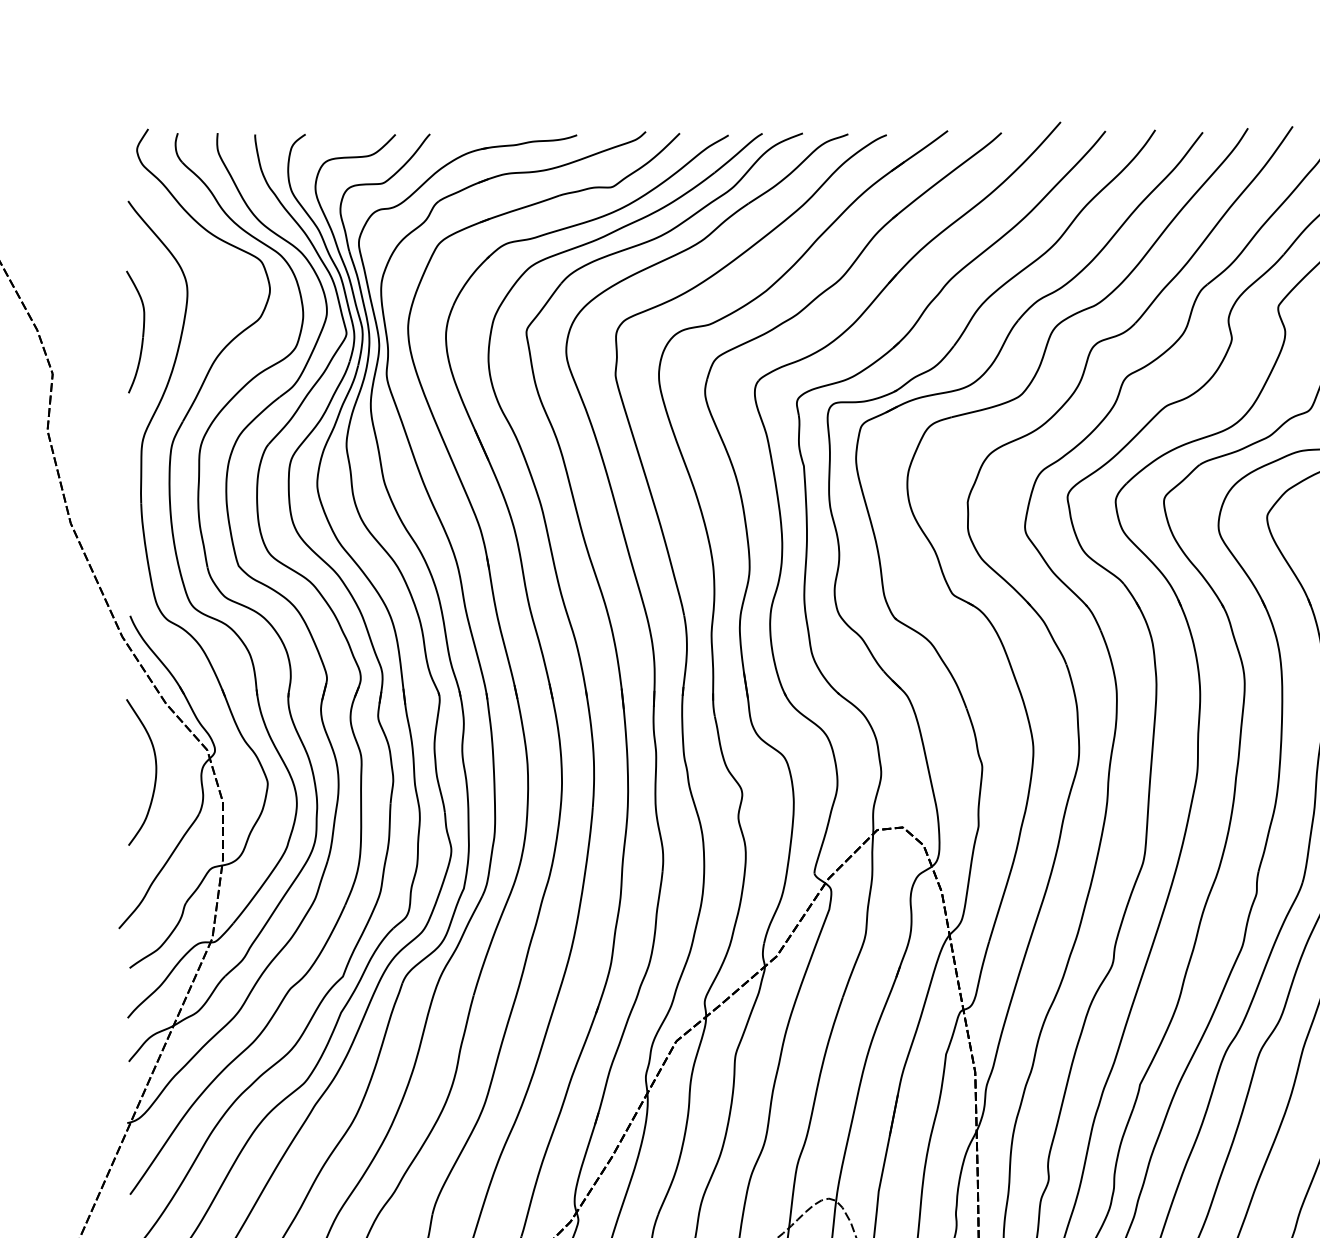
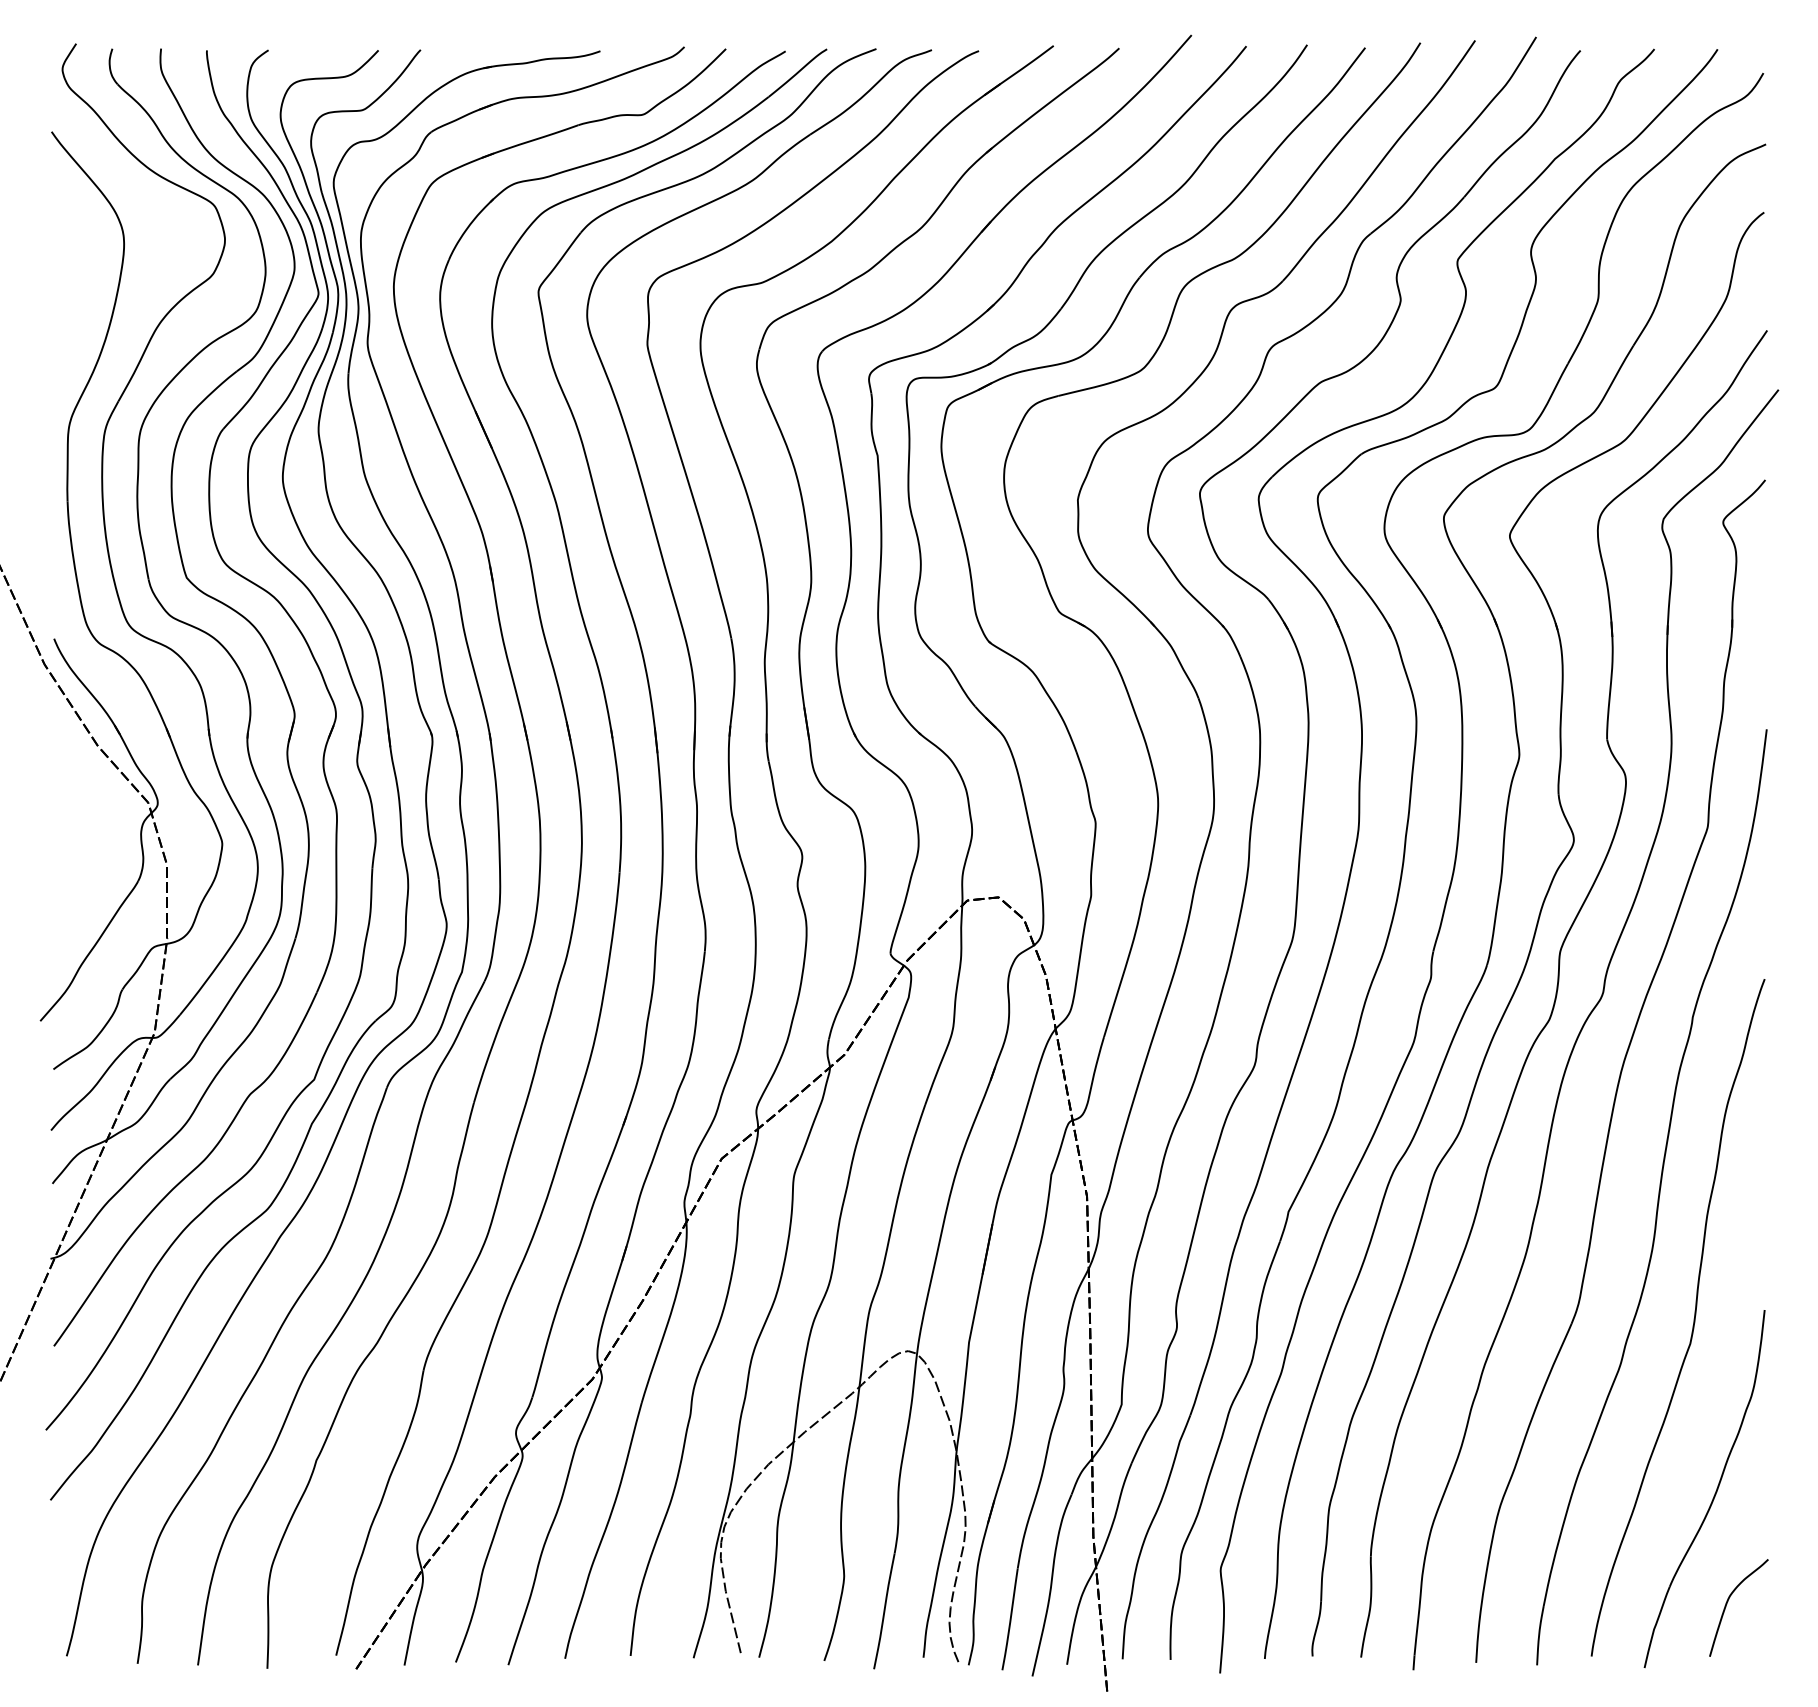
part: (142, 331) -> (69, 291), removed
curve: (155, 776) -> (84, 834), removed

